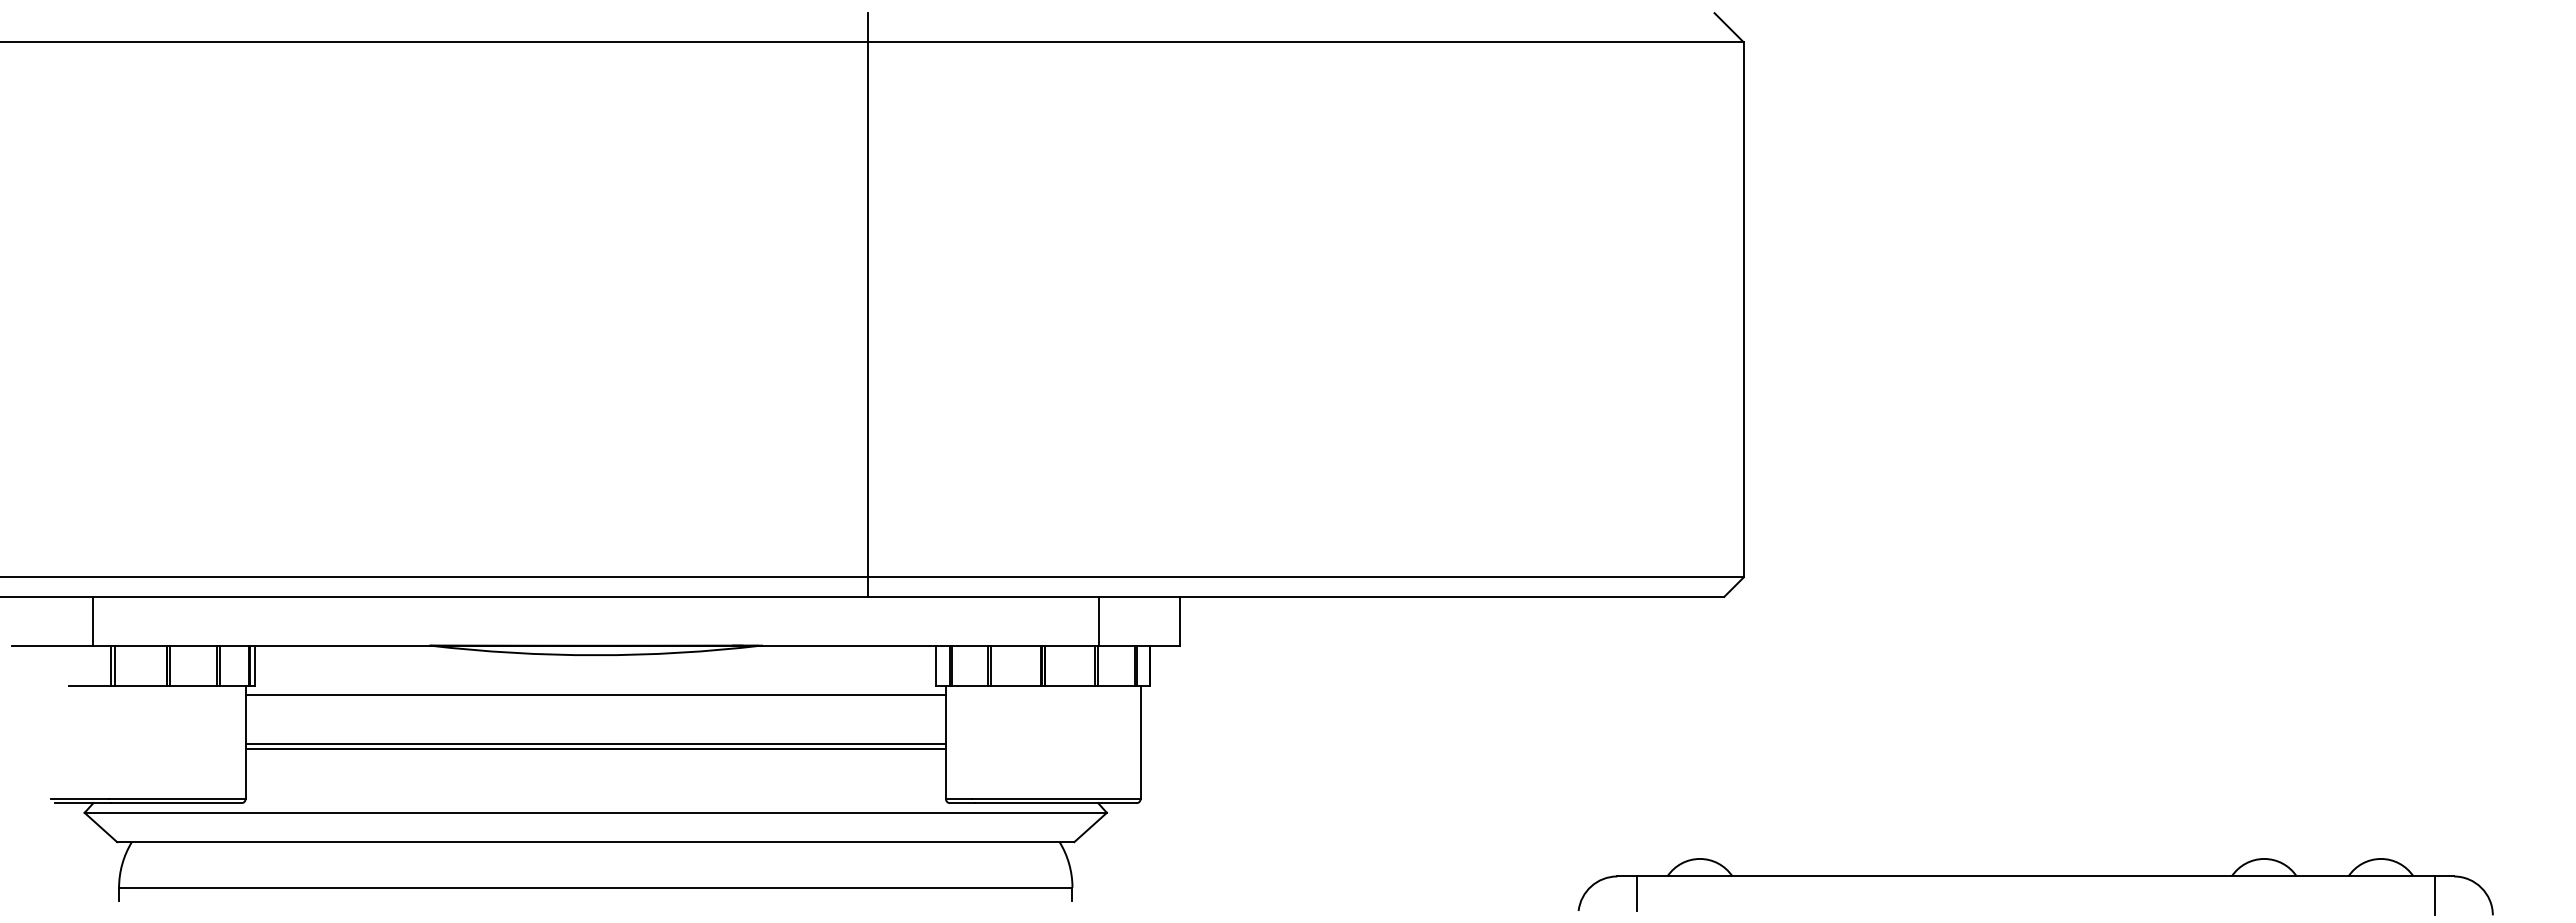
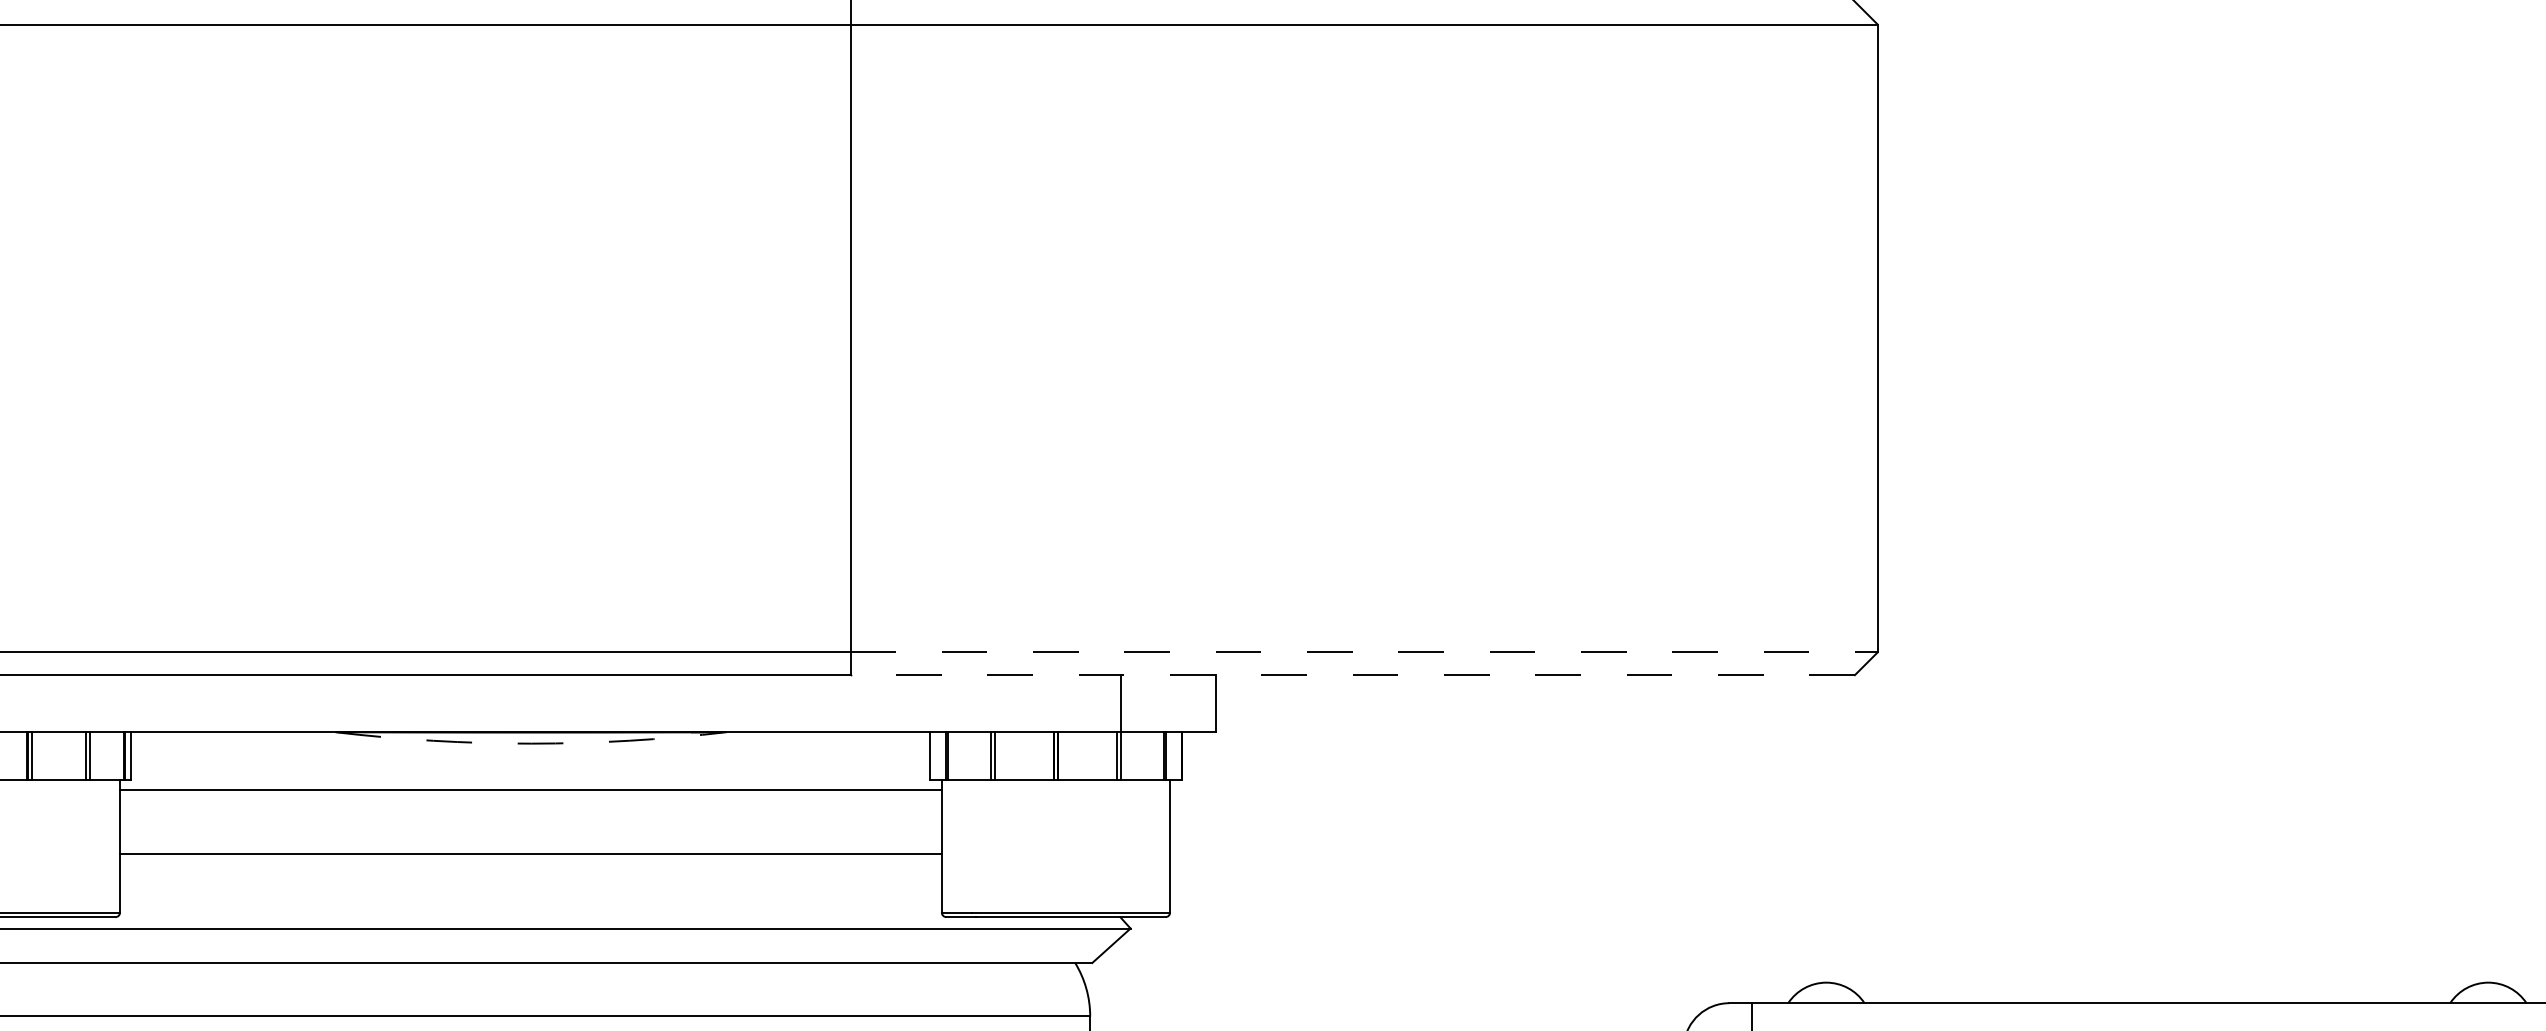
line: (1305, 577) -> (1363, 652), solid -> dashed
line: (1295, 596) -> (1351, 674), solid -> dashed
arc: (595, 655) -> (530, 743), solid -> dashed
line: (595, 744) -> (530, 848), removed

